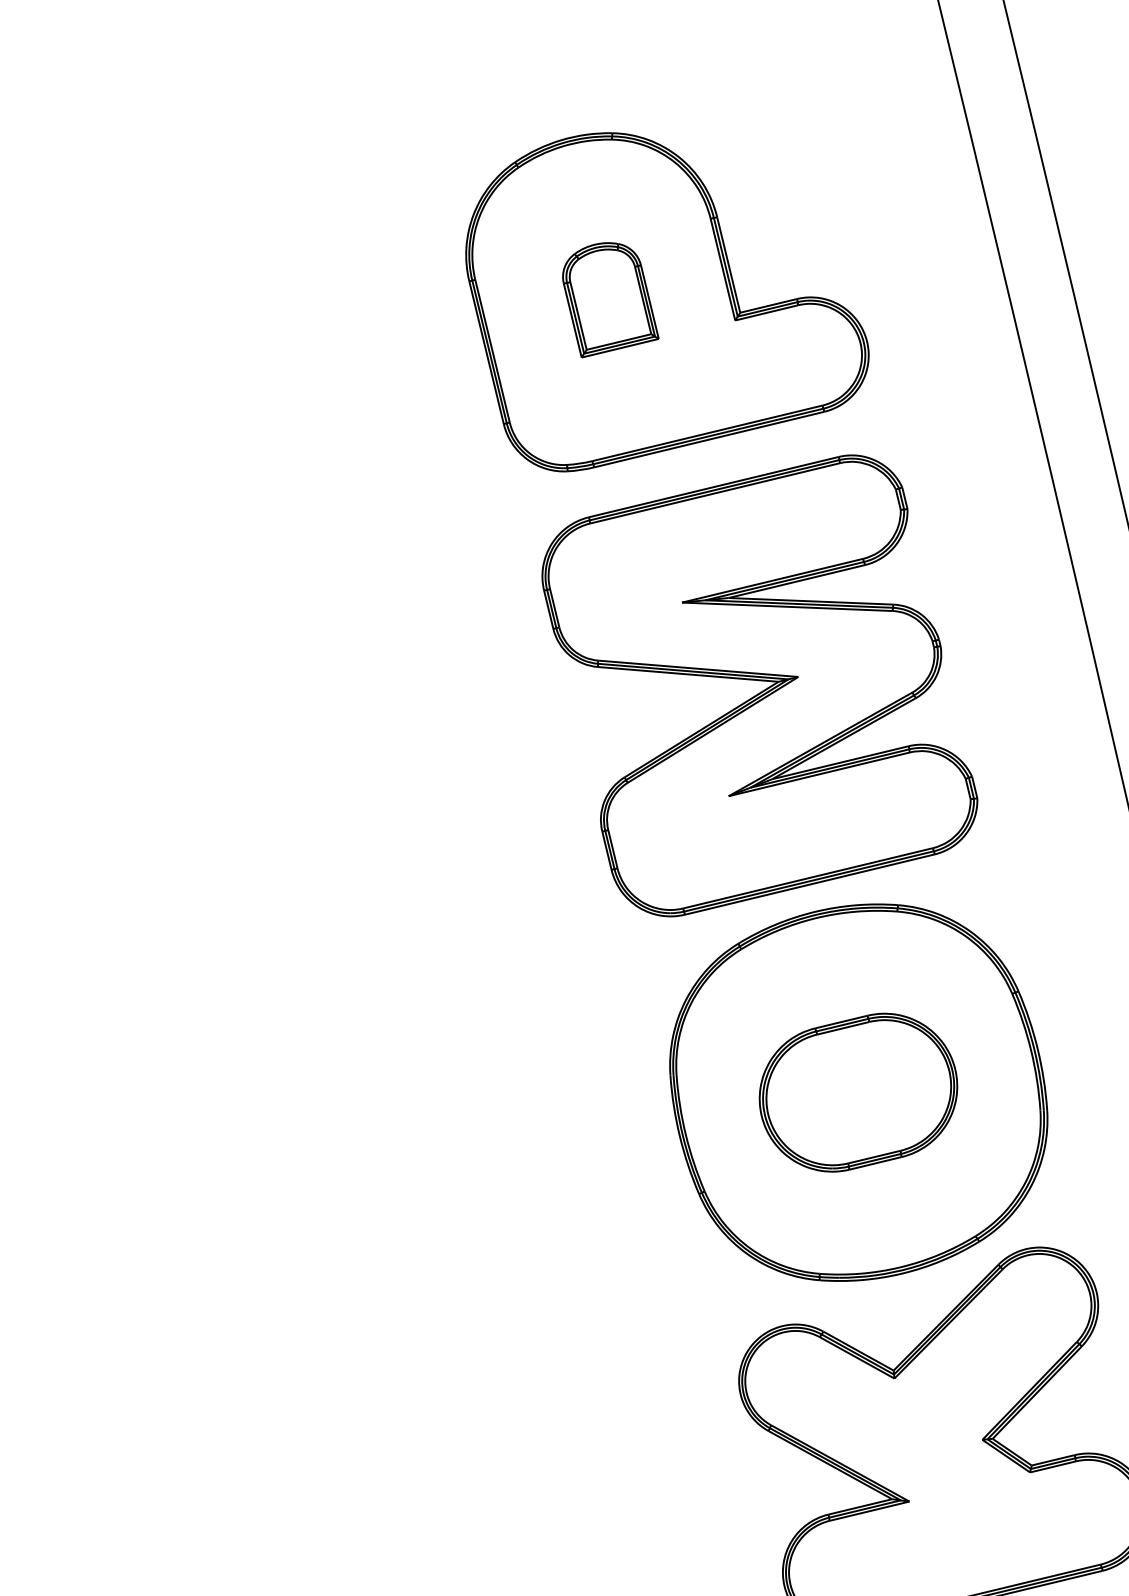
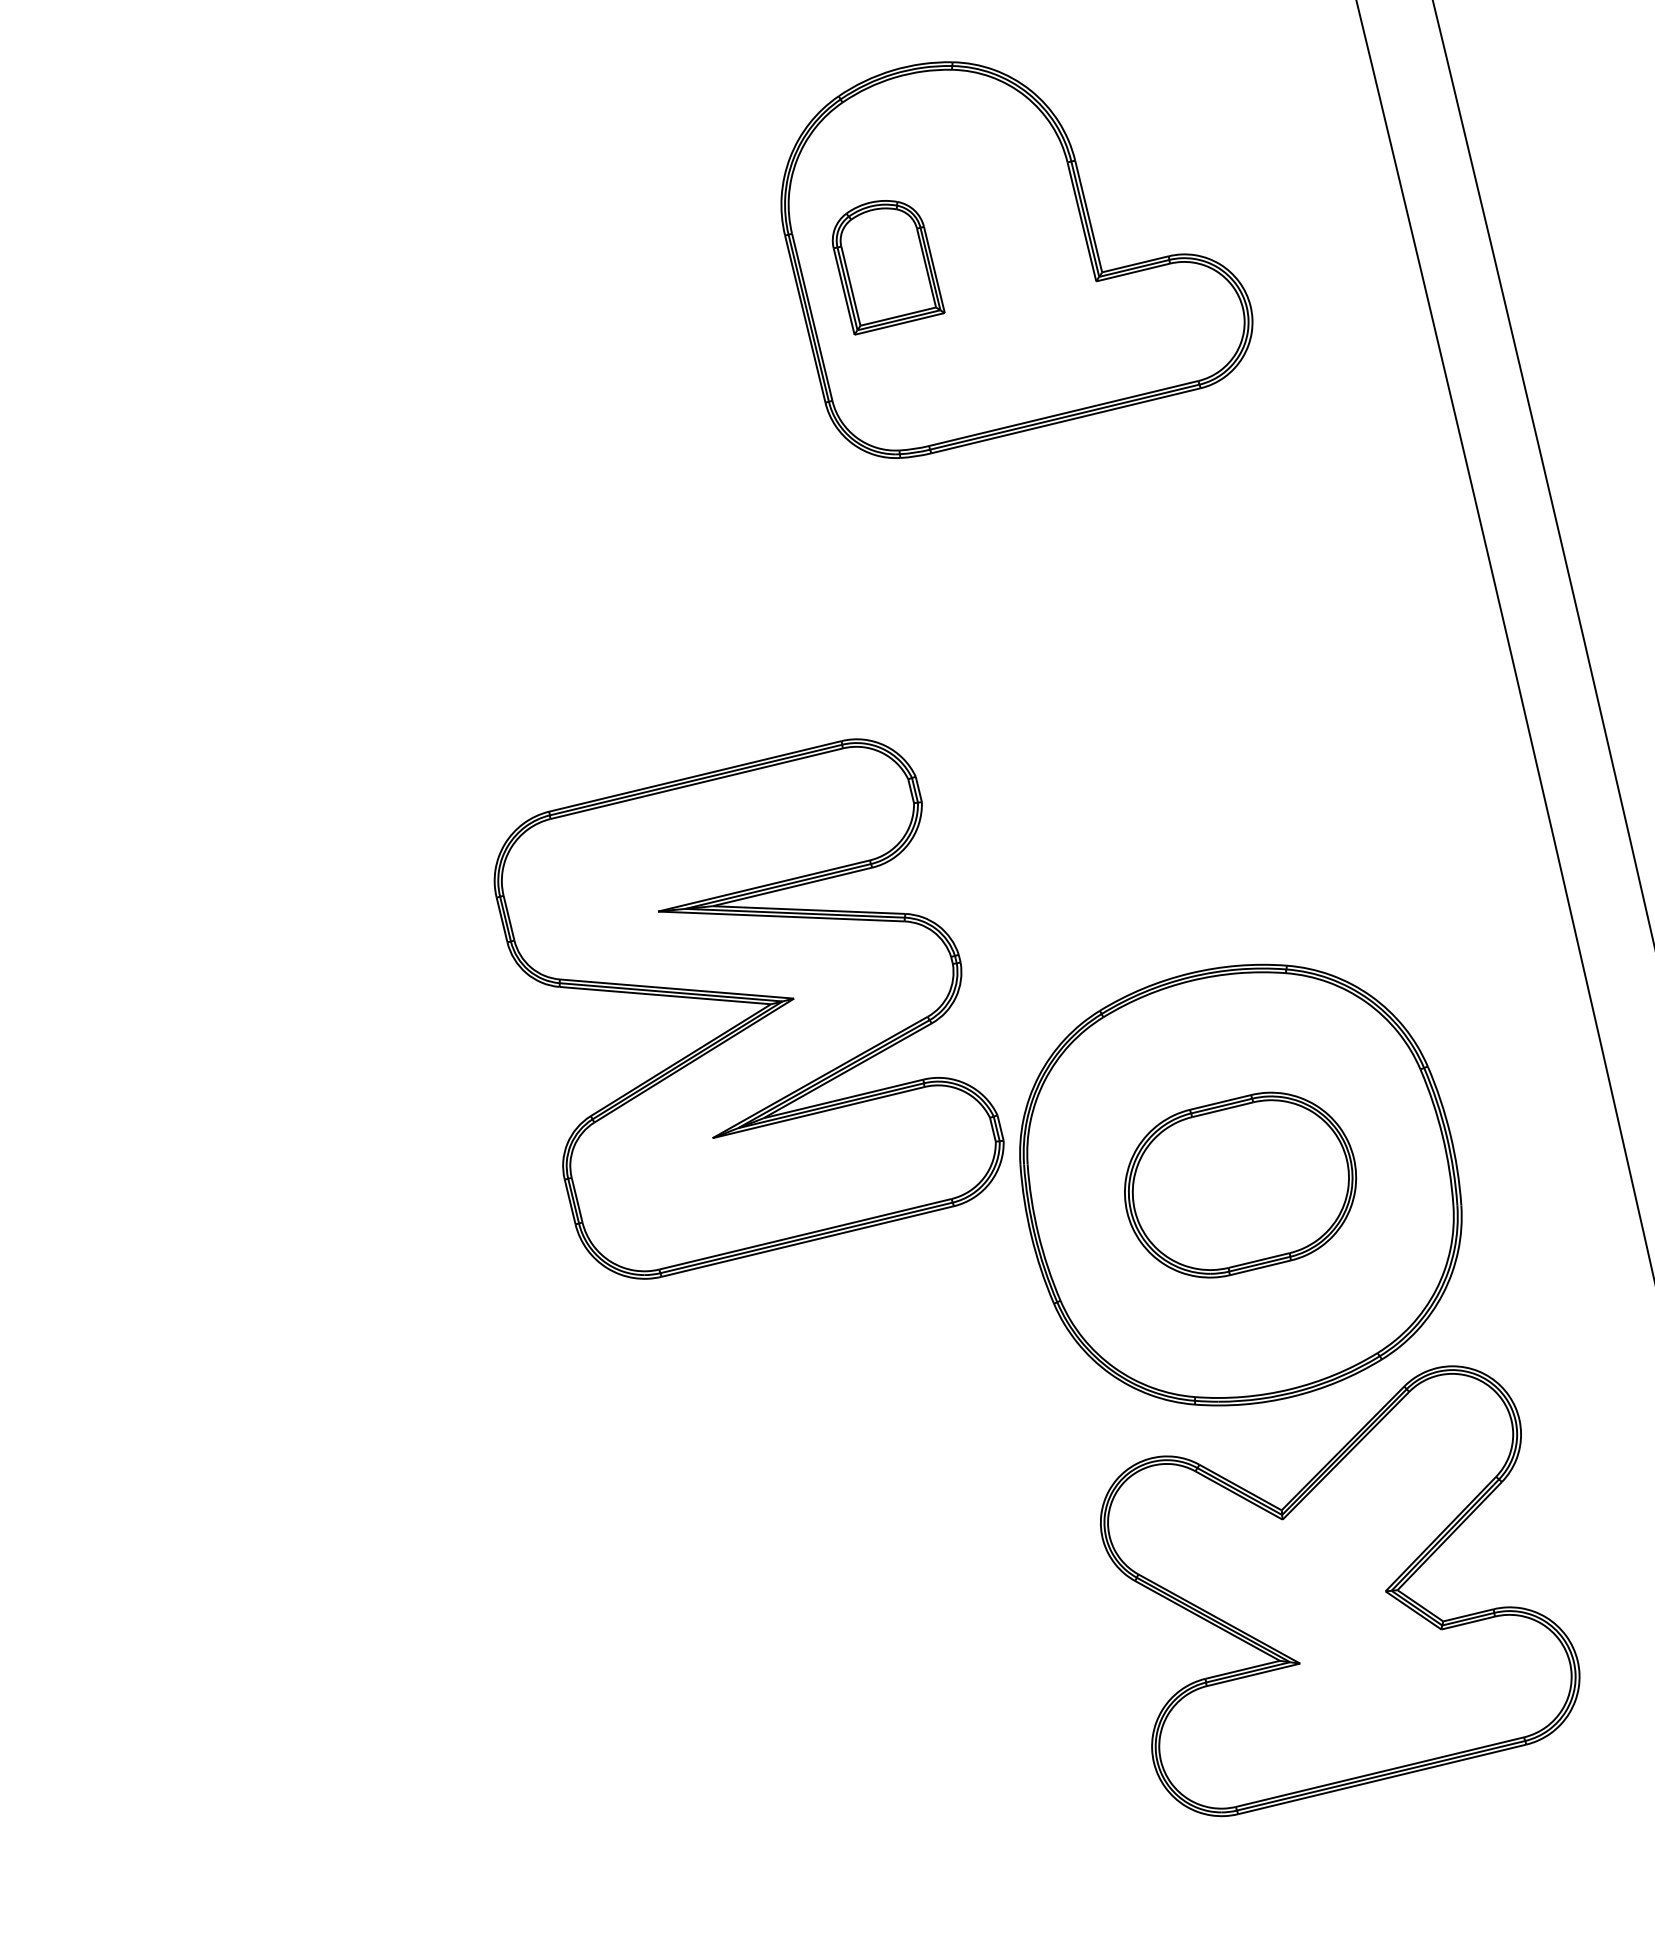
part: (610, 300) -> (888, 267), moved
part: (759, 685) -> (748, 1008), moved

